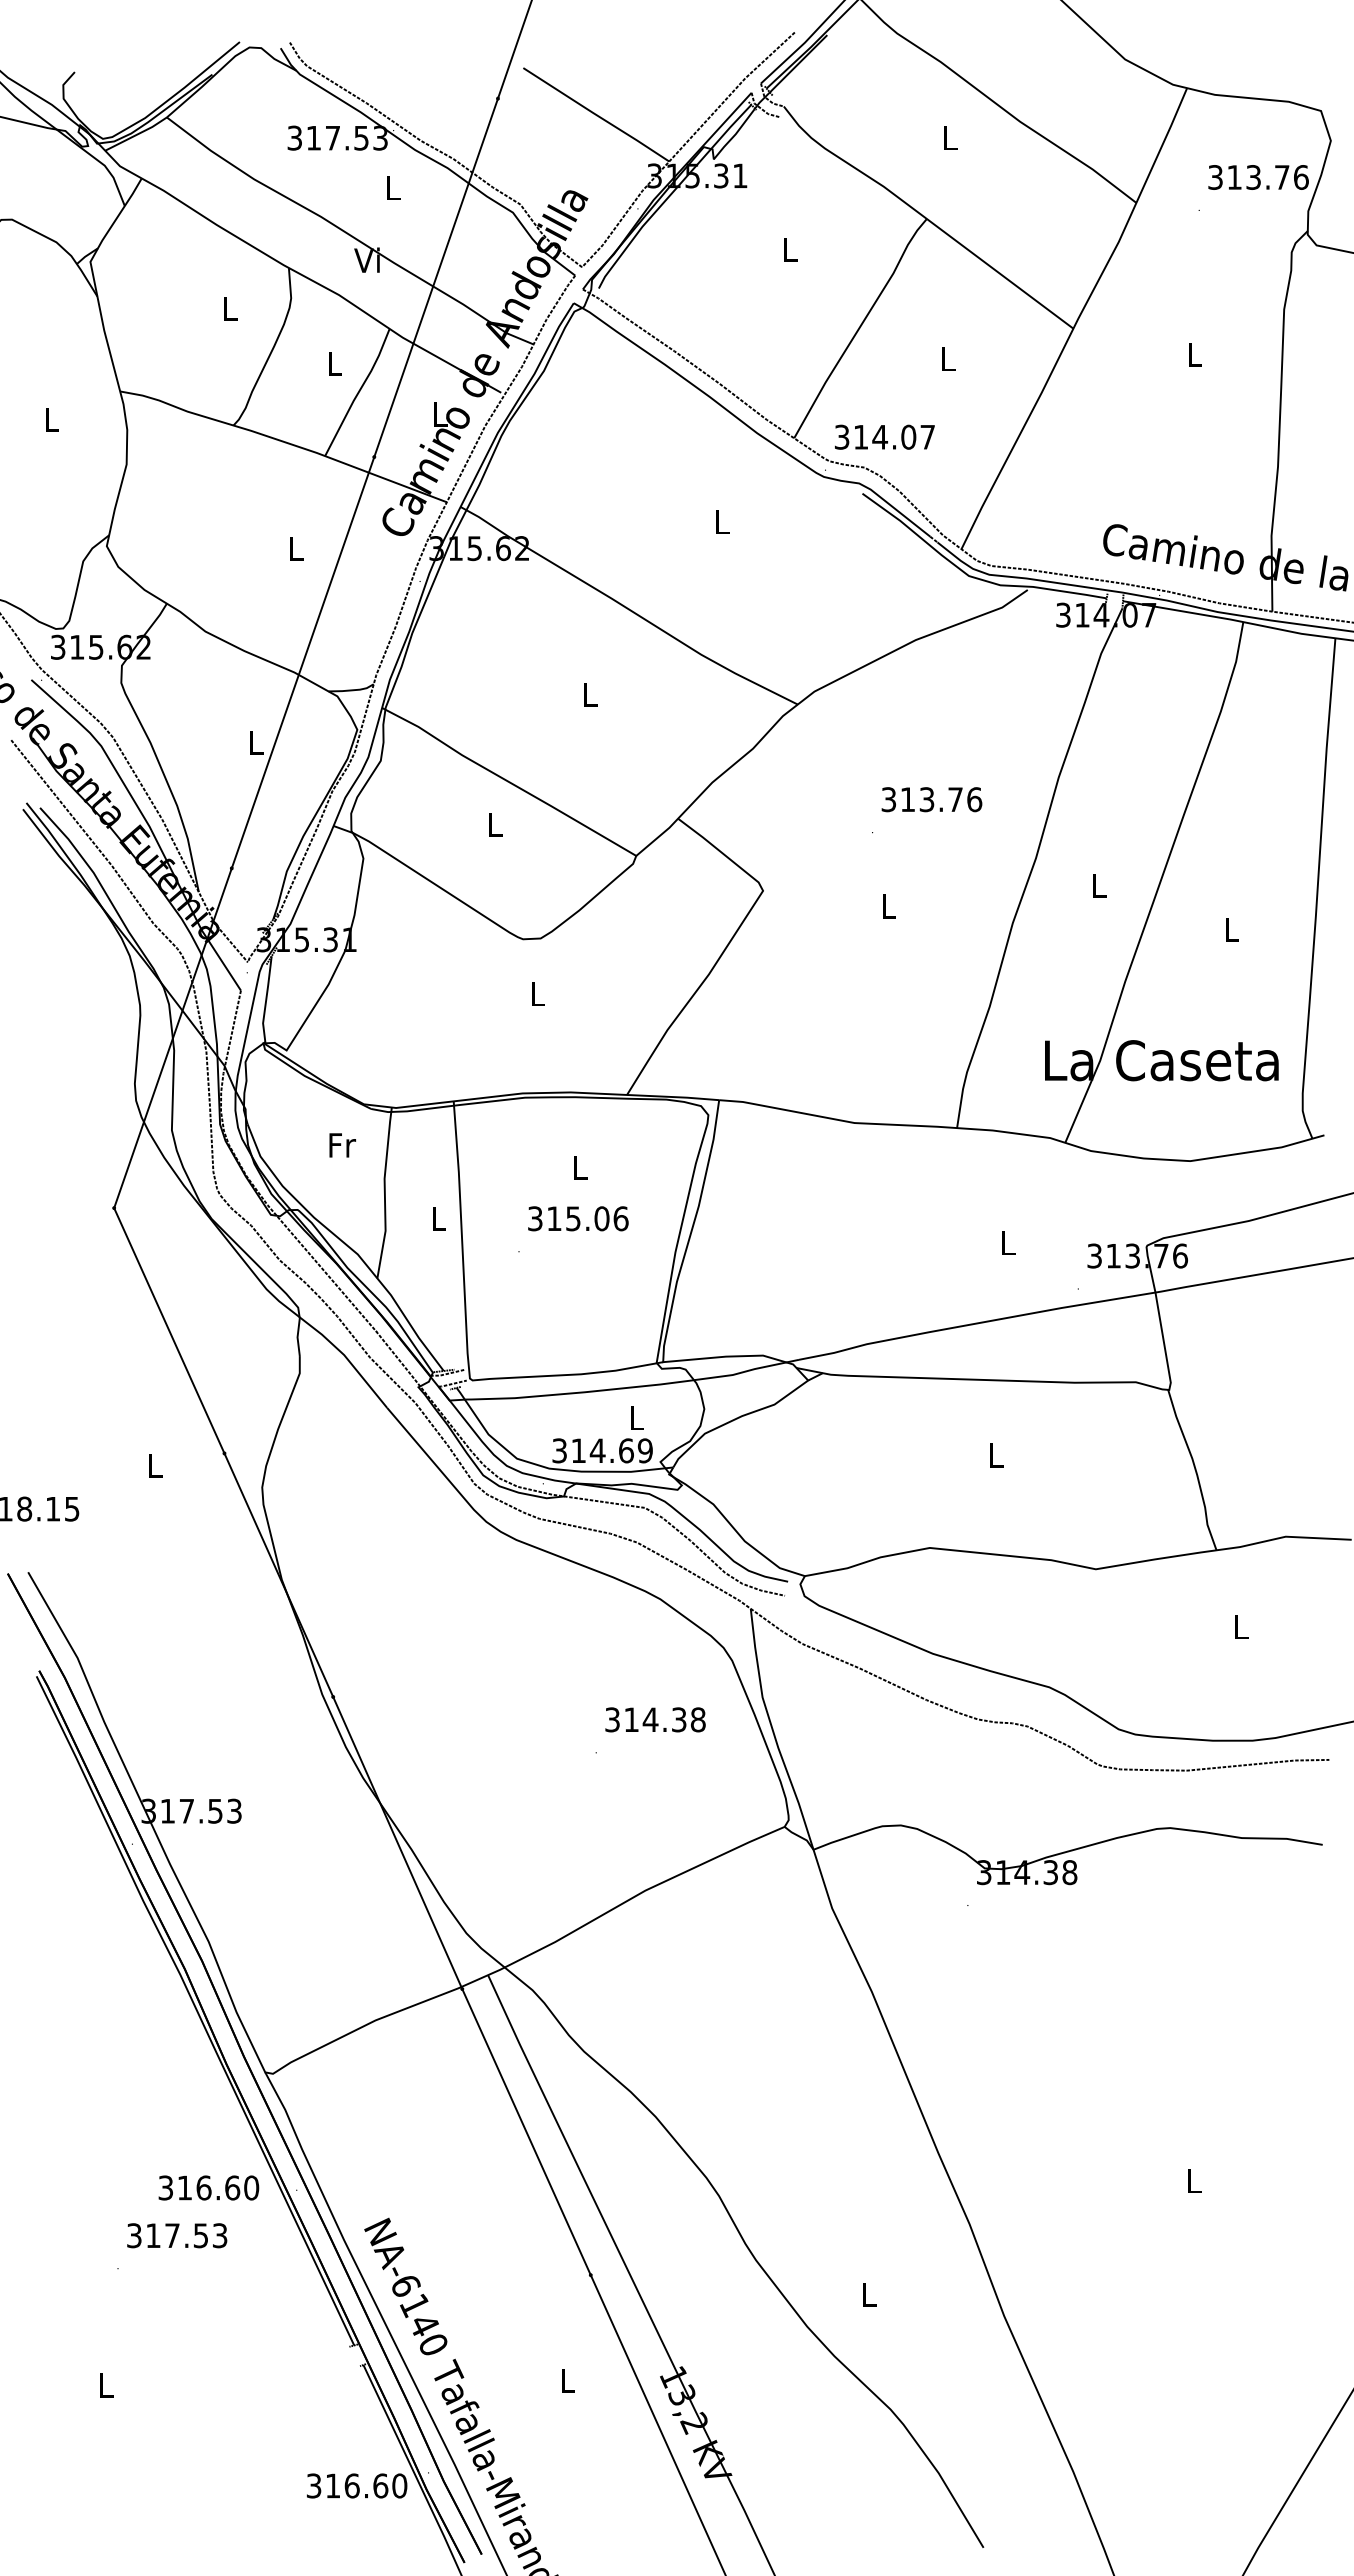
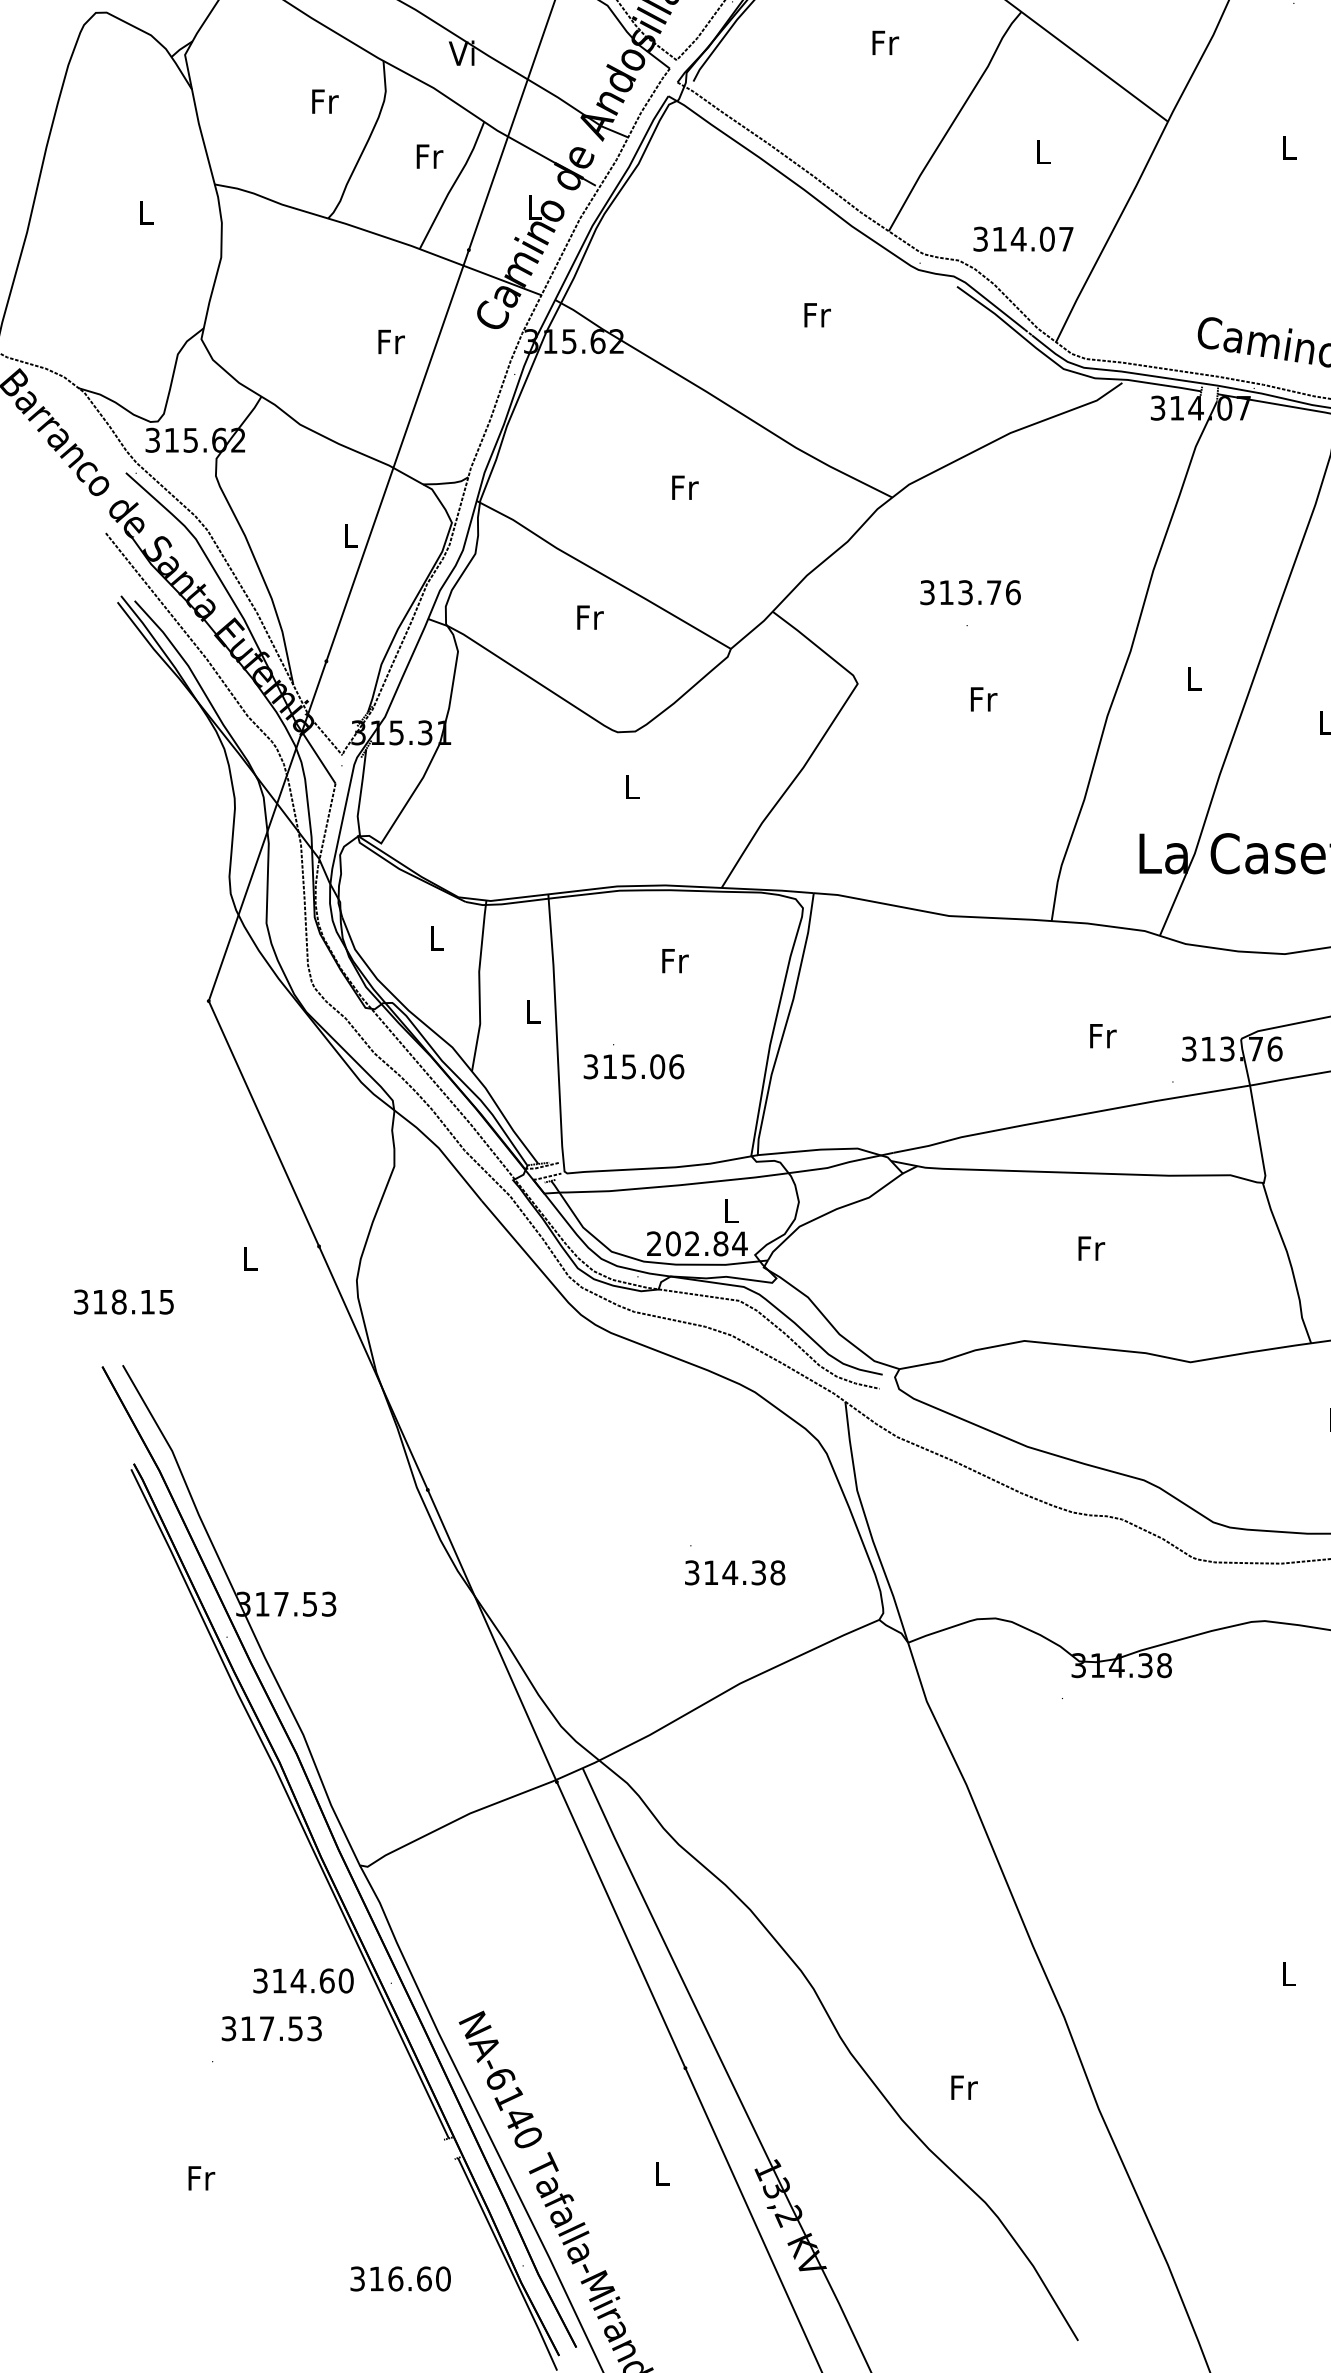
text: (791, 249) -> (886, 42), L -> Fr
text: (230, 308) -> (325, 101), L -> Fr
text: (335, 363) -> (430, 156), L -> Fr
text: (884, 436) -> (1023, 238), moved
text: (722, 522) -> (817, 315), L -> Fr
text: (296, 548) -> (391, 341), L -> Fr
text: (590, 694) -> (685, 487), L -> Fr
text: (931, 799) -> (970, 592), moved
text: (495, 824) -> (590, 617), L -> Fr
text: (889, 906) -> (984, 699), L -> Fr
text: (342, 1145) -> (437, 938), Fr -> L
text: (580, 1168) -> (675, 961), L -> Fr
text: (578, 1218) -> (634, 1066), moved
text: (1008, 1243) -> (1103, 1036), L -> Fr
text: (602, 1450) -> (697, 1243), 314.69 -> 202.84
text: (997, 1455) -> (1092, 1248), L -> Fr
text: (655, 1719) -> (735, 1572), moved
text: (203, 2187) -> (298, 1980), 316.60 -> 314.60
text: (869, 2294) -> (964, 2087), L -> Fr
text: (107, 2385) -> (202, 2178), L -> Fr
text: (357, 2485) -> (401, 2278), moved

